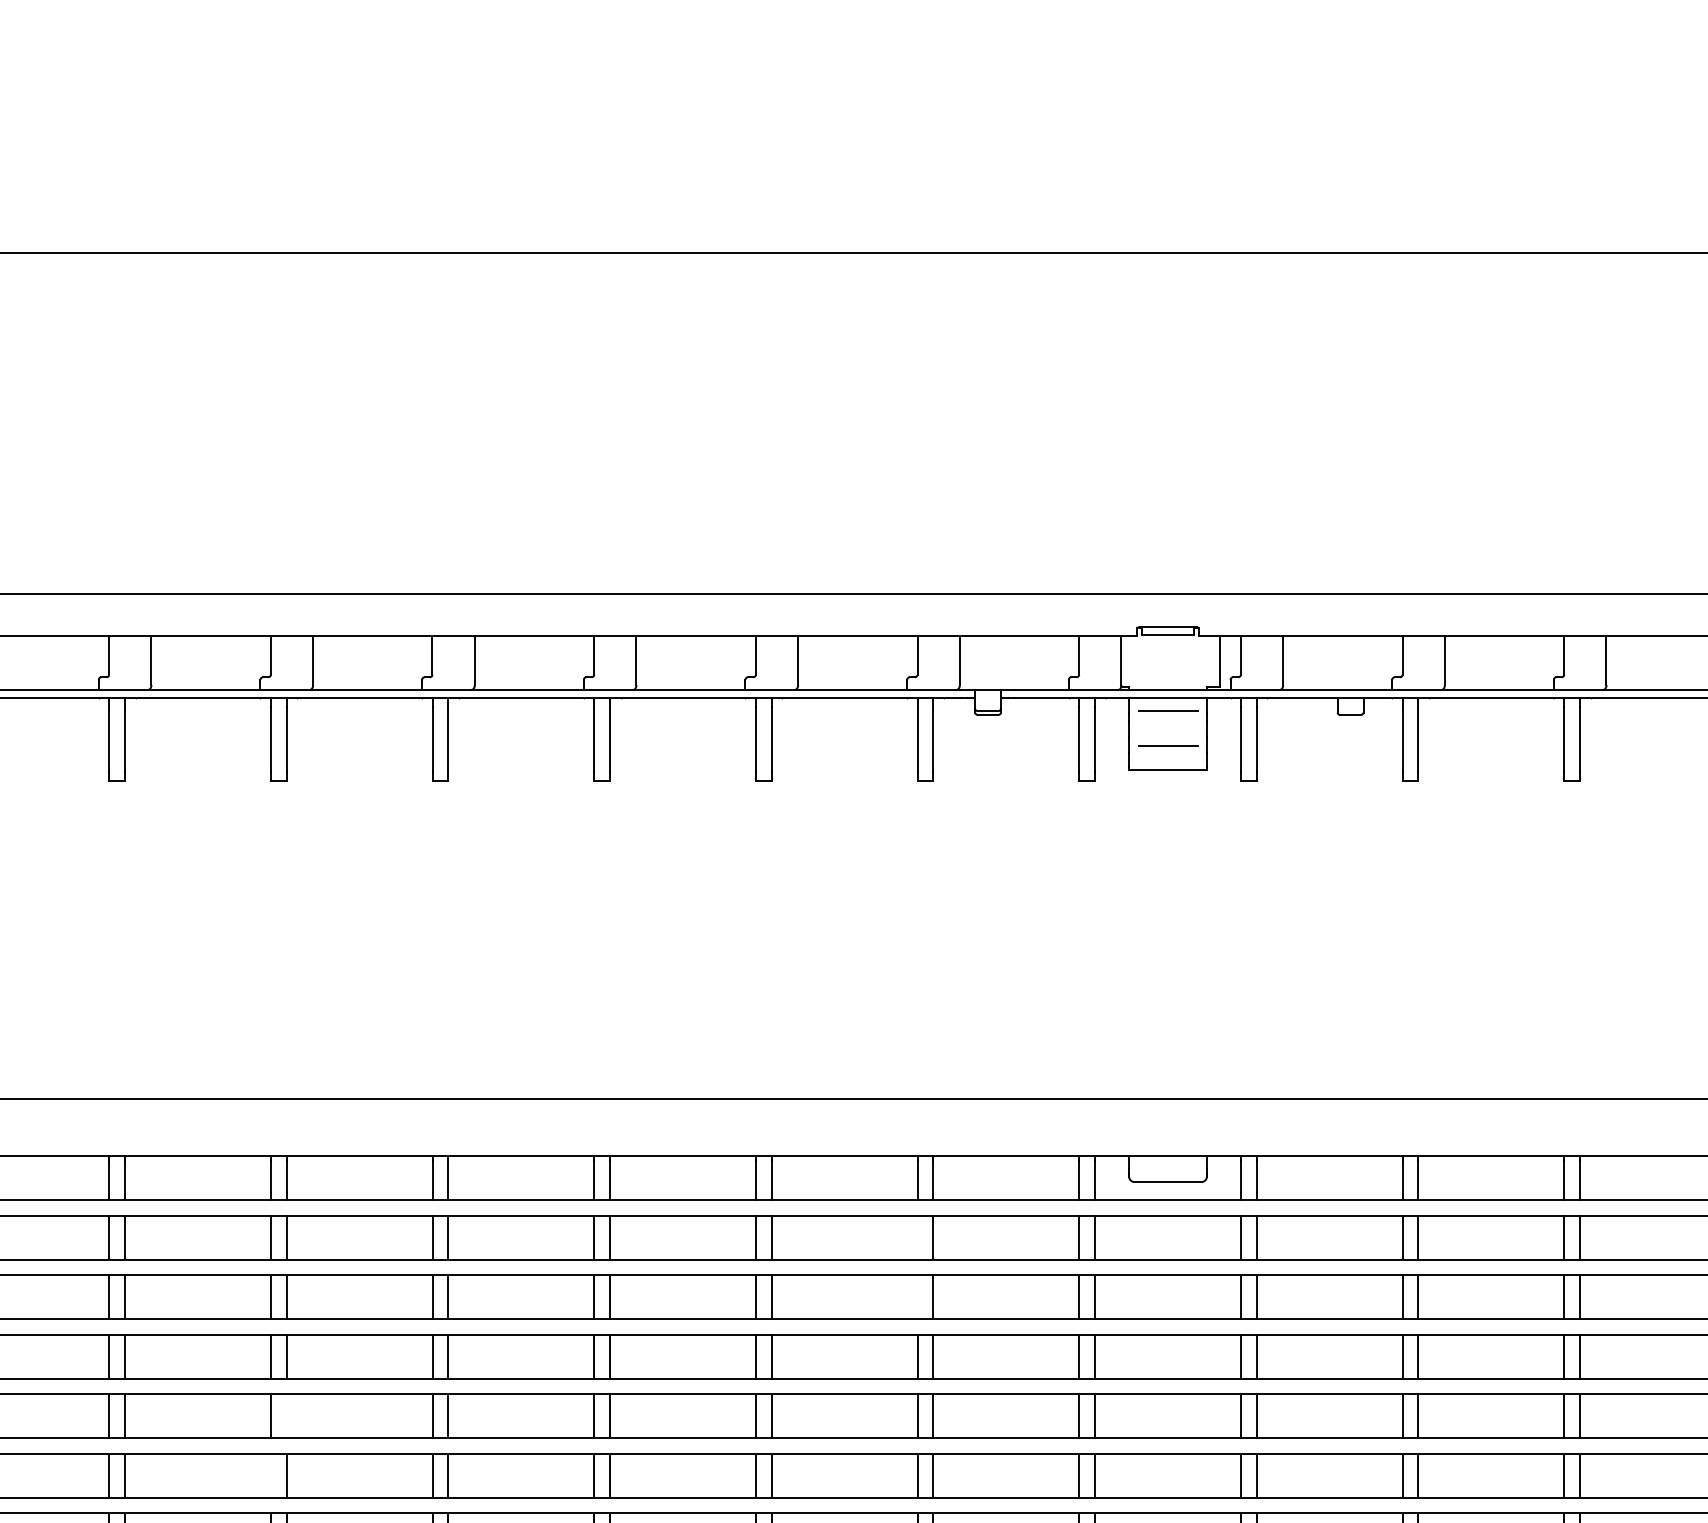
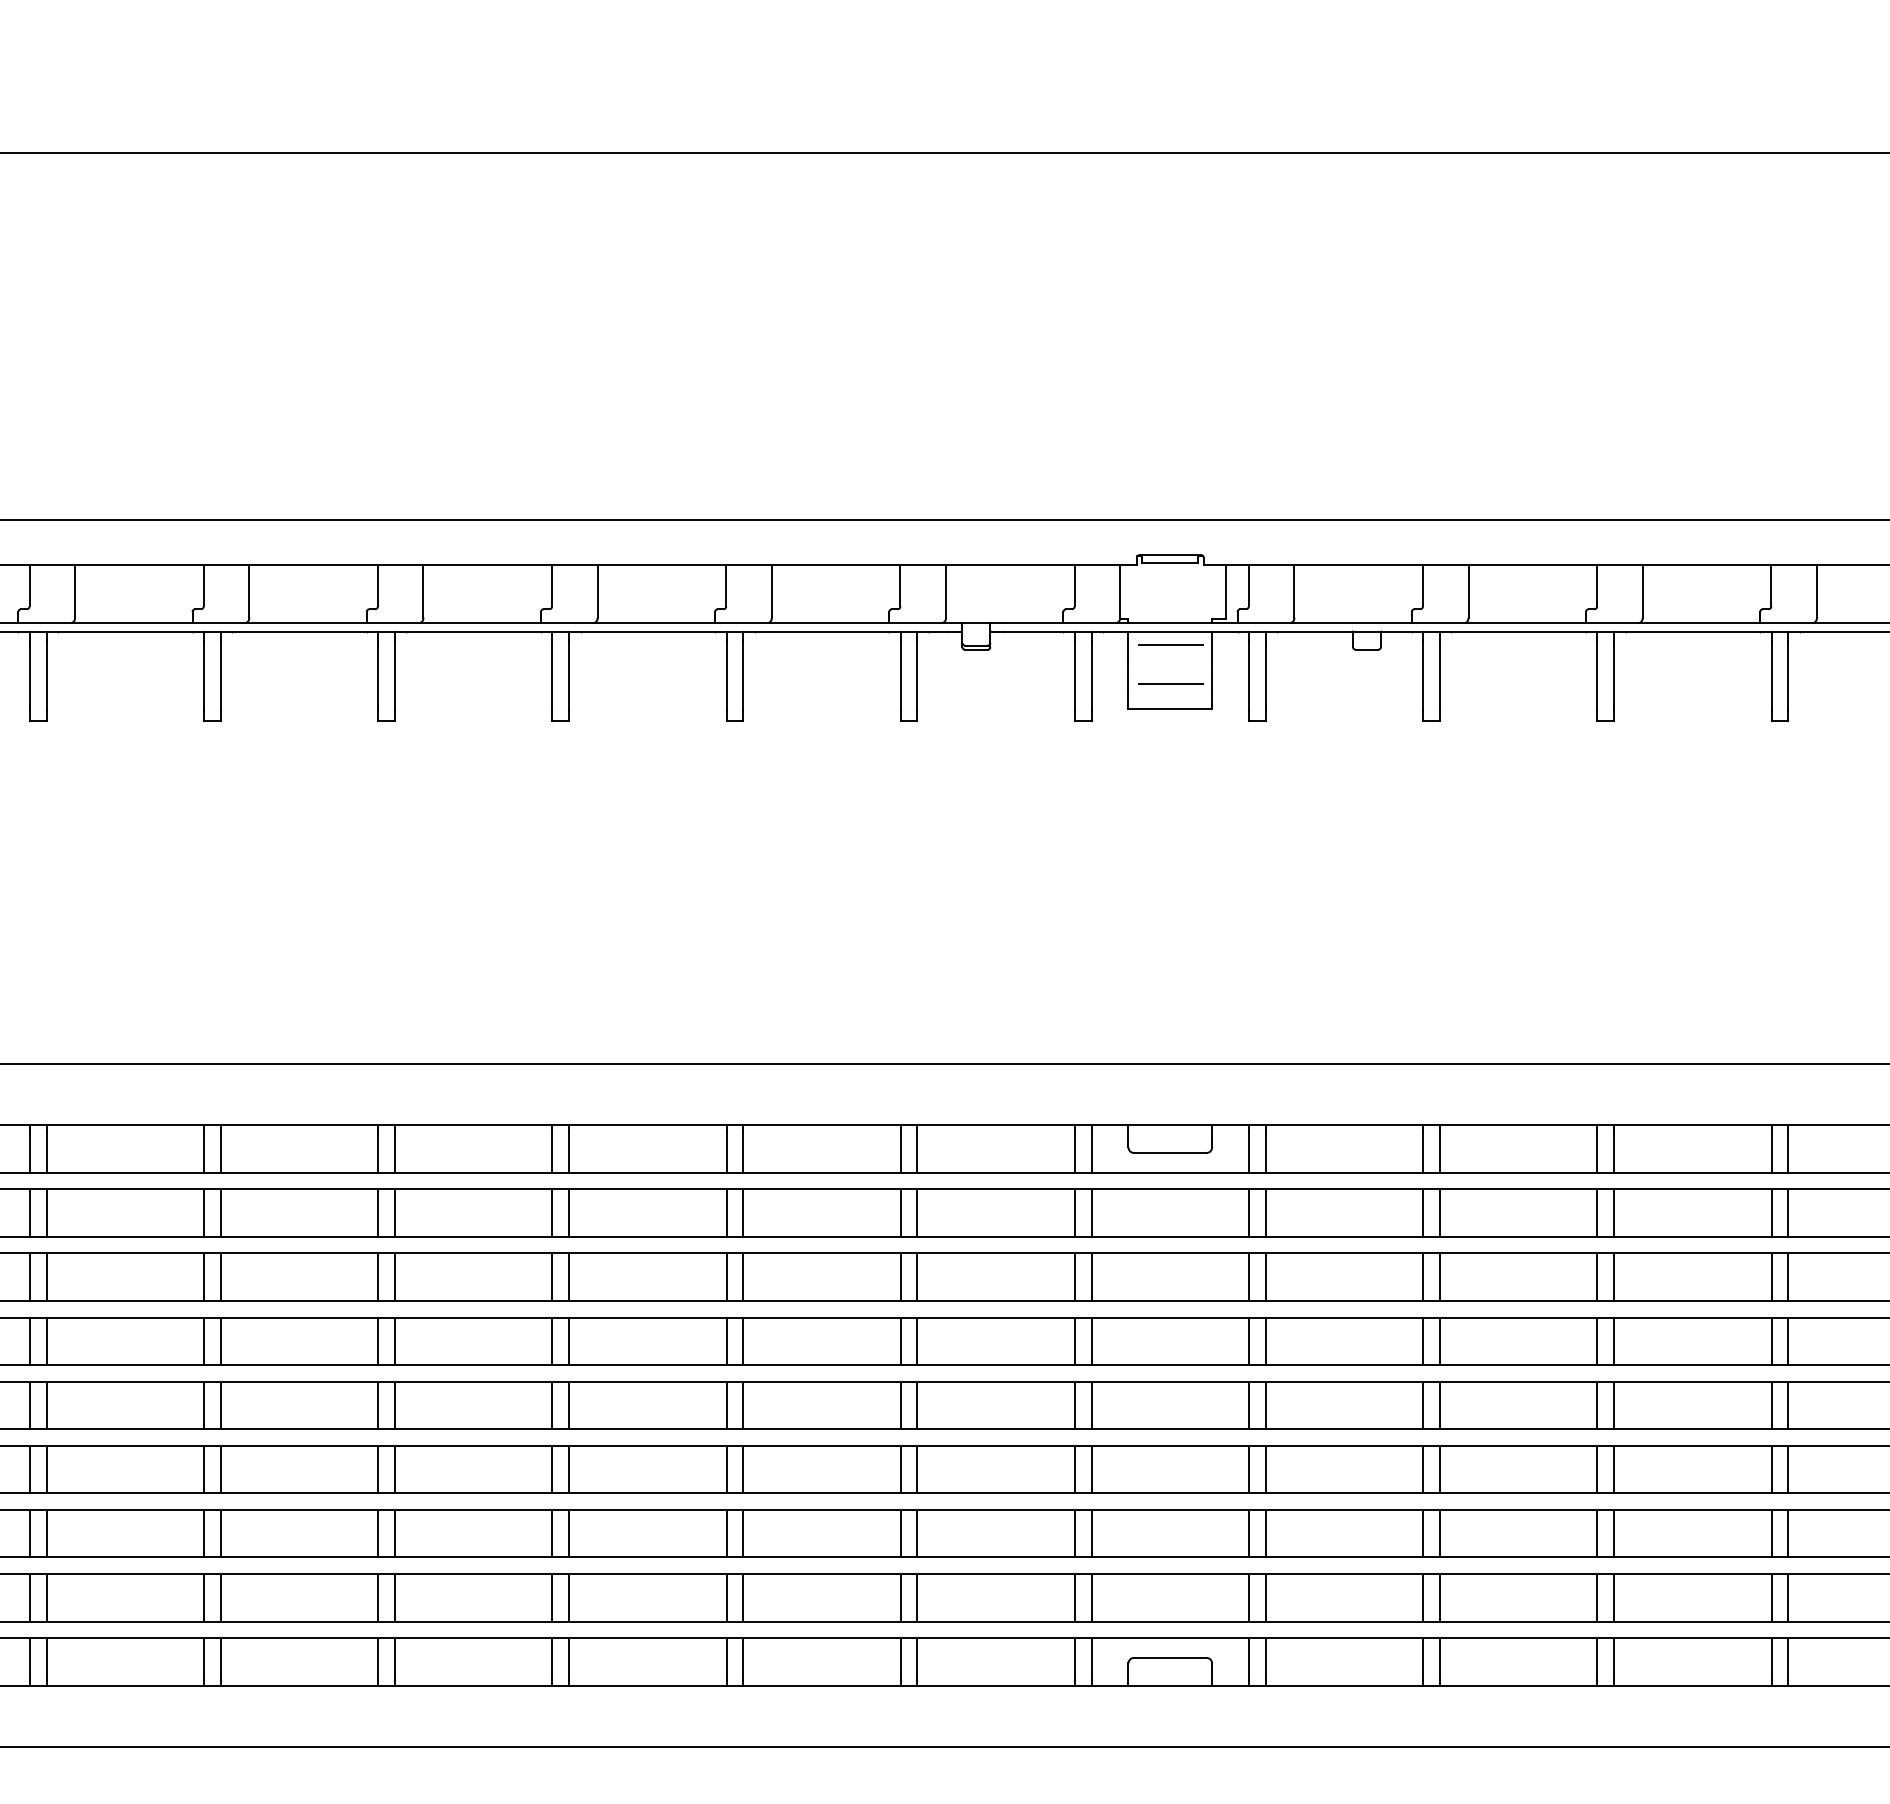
line: (917, 1238) -> (900, 1213), added
line: (917, 1297) -> (900, 1277), added
line: (286, 1416) -> (220, 1405), added
line: (270, 1475) -> (203, 1469), added

